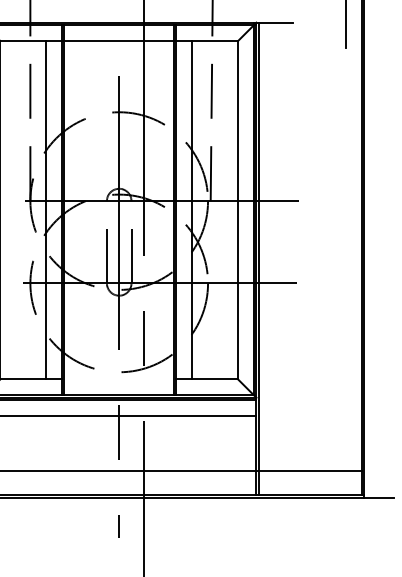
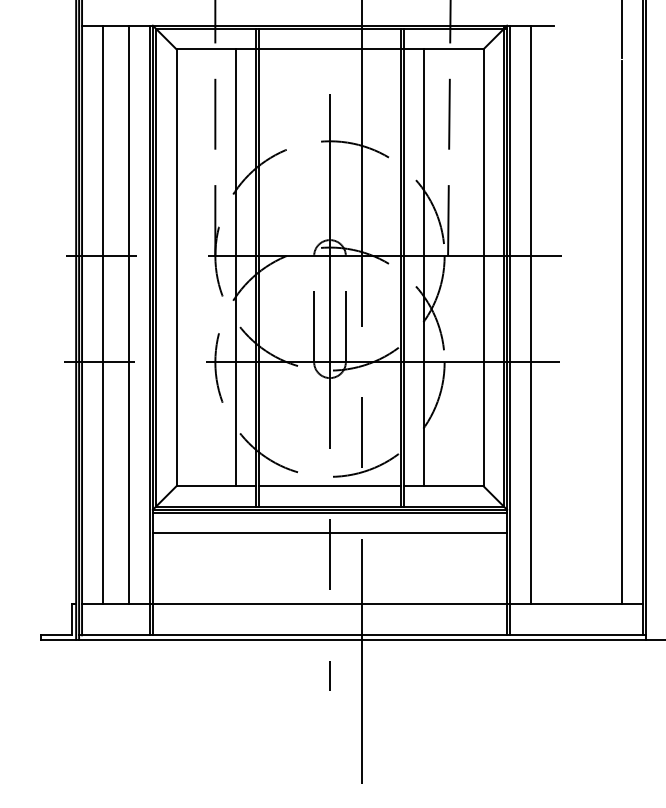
line: (274, 246) -> (530, 314), added
line: (345, 260) -> (622, 332), added
line: (118, 379) -> (329, 486), added

